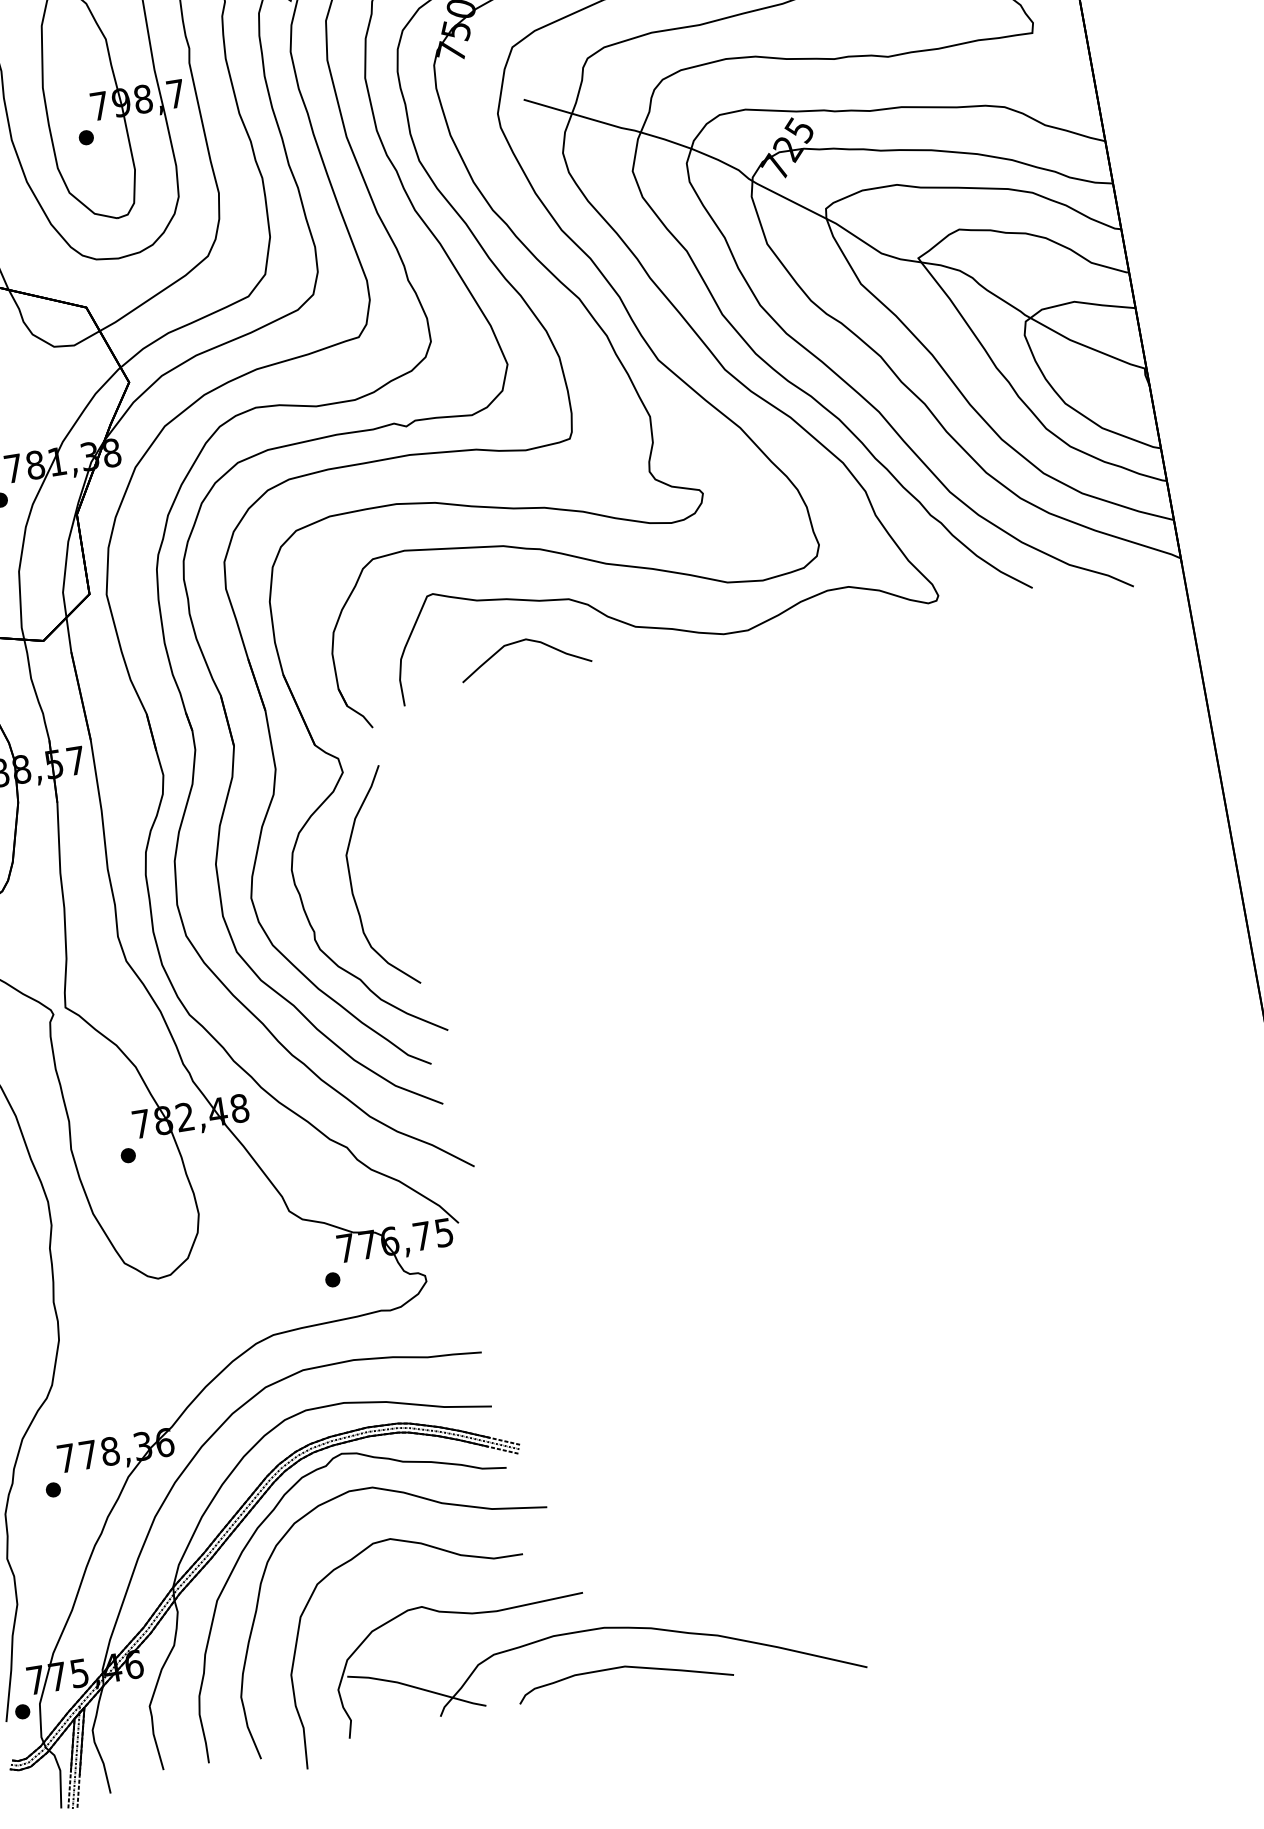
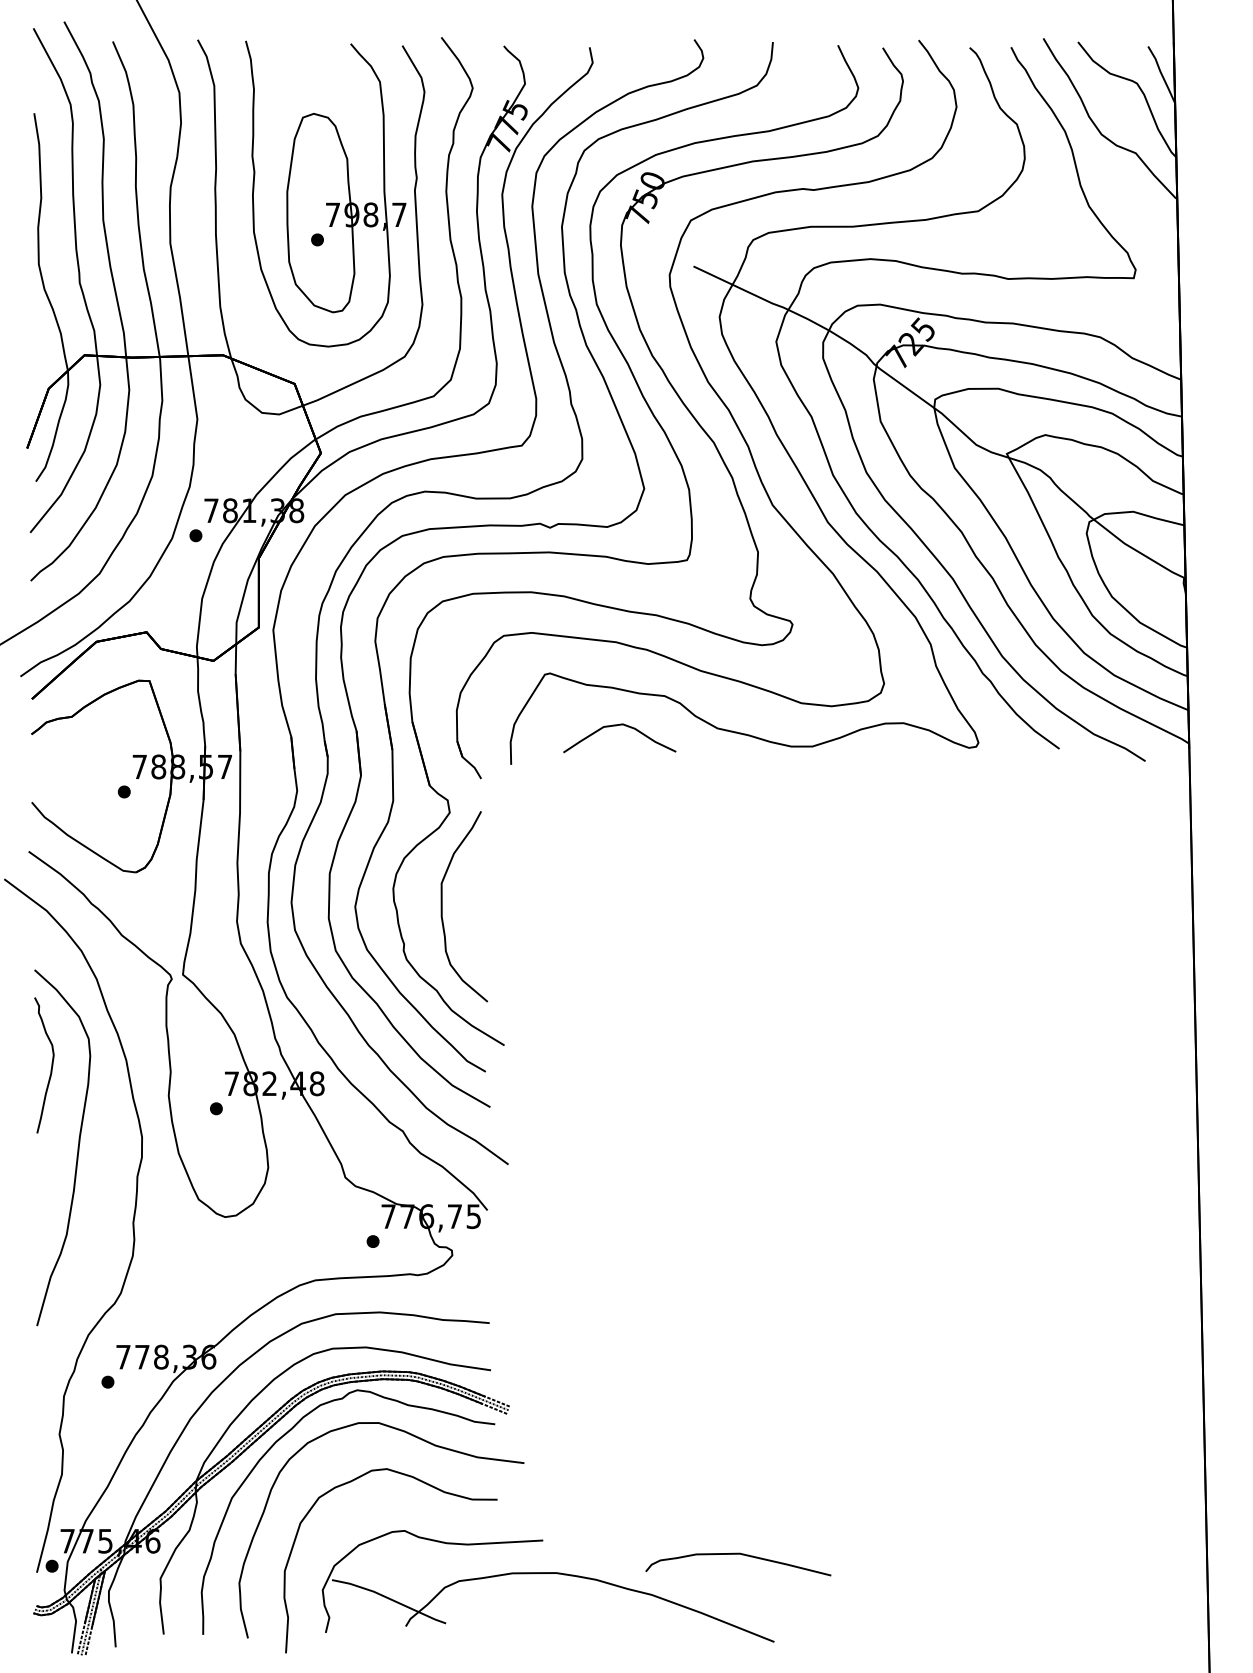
part: (628, 1668) -> (742, 1555), moved

